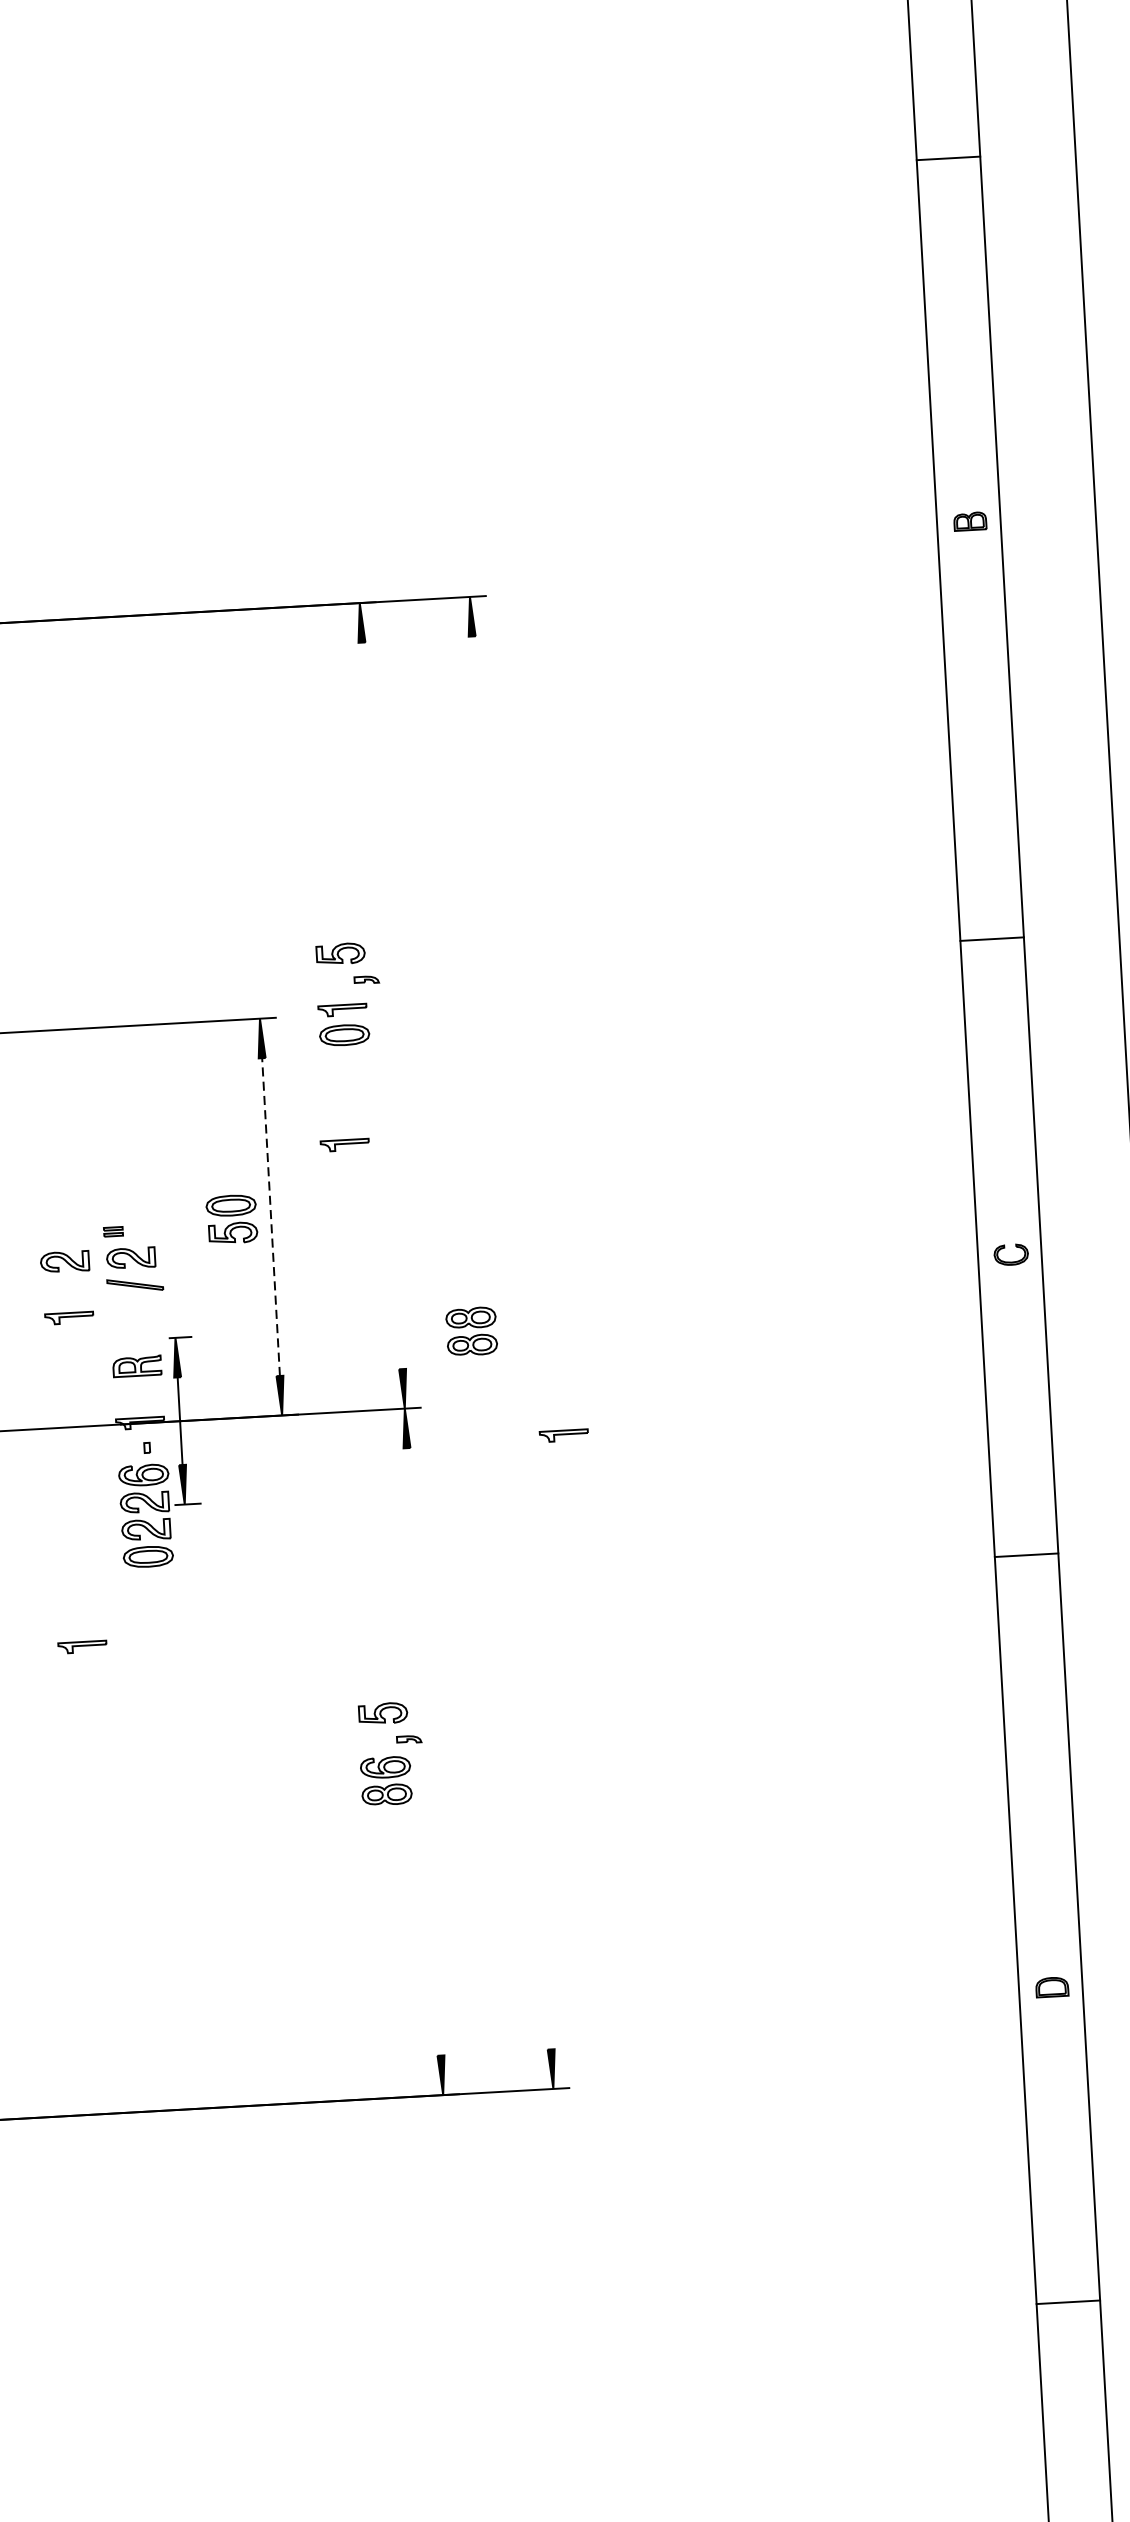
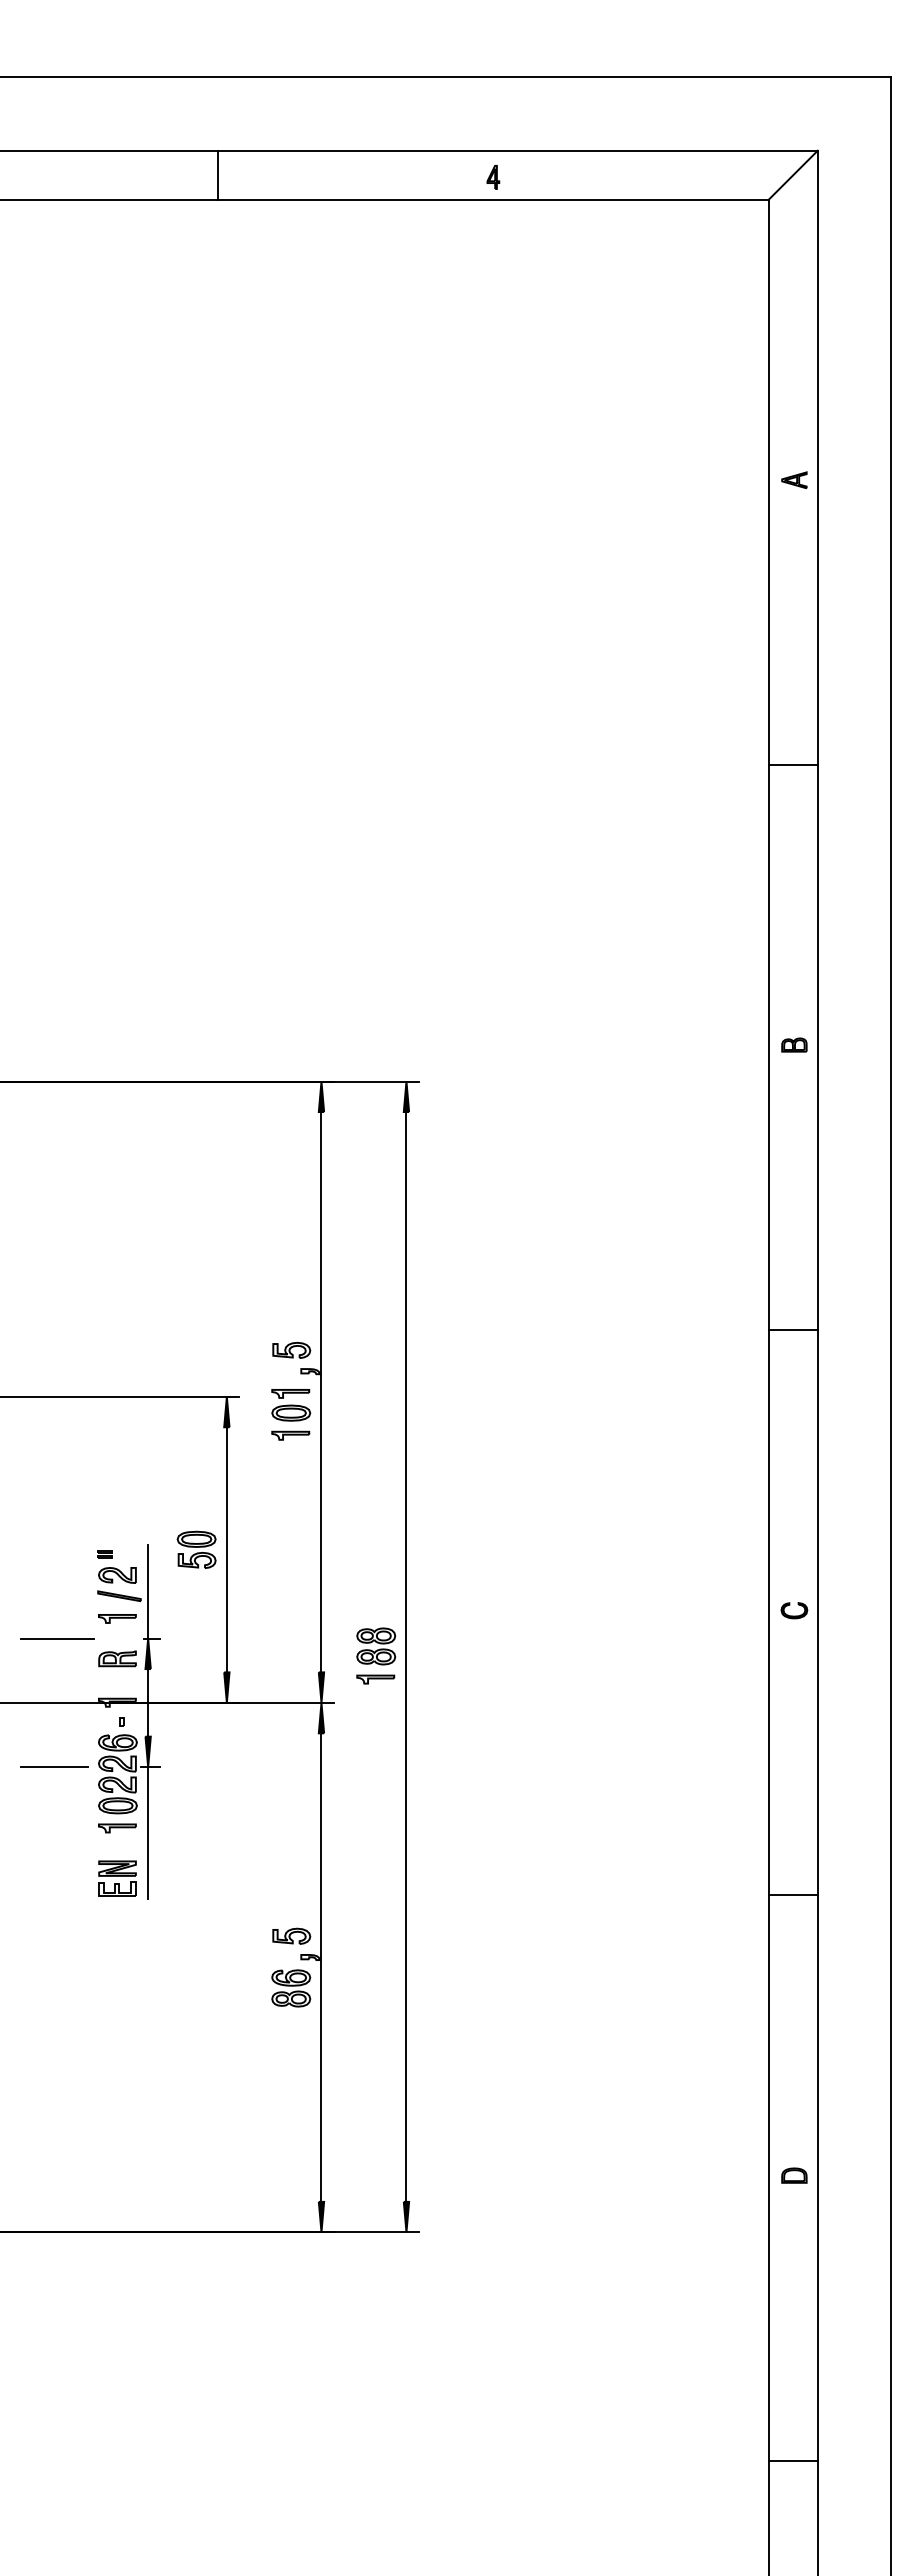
line: (991, 939) -> (792, 1330), moved
line: (382, 1006) -> (321, 1392), added
part: (344, 1144) -> (290, 1435), moved
line: (270, 1216) -> (226, 1549), dashed -> solid
part: (65, 1261) -> (66, 1575), removed
line: (172, 1276) -> (148, 1591), added
part: (69, 1317) -> (117, 1618), moved
line: (511, 1342) -> (406, 1656), added
line: (57, 1344) -> (57, 1638), added
part: (563, 1435) -> (375, 1679), moved
line: (63, 1510) -> (54, 1766), added
line: (1025, 1555) -> (792, 1895), moved
line: (190, 1590) -> (148, 1833), added
part: (82, 1647) -> (117, 1828), moved
part: (153, 1651) -> (117, 1878), added
line: (424, 1751) -> (321, 1967), added
line: (1067, 2302) -> (792, 2460), moved

